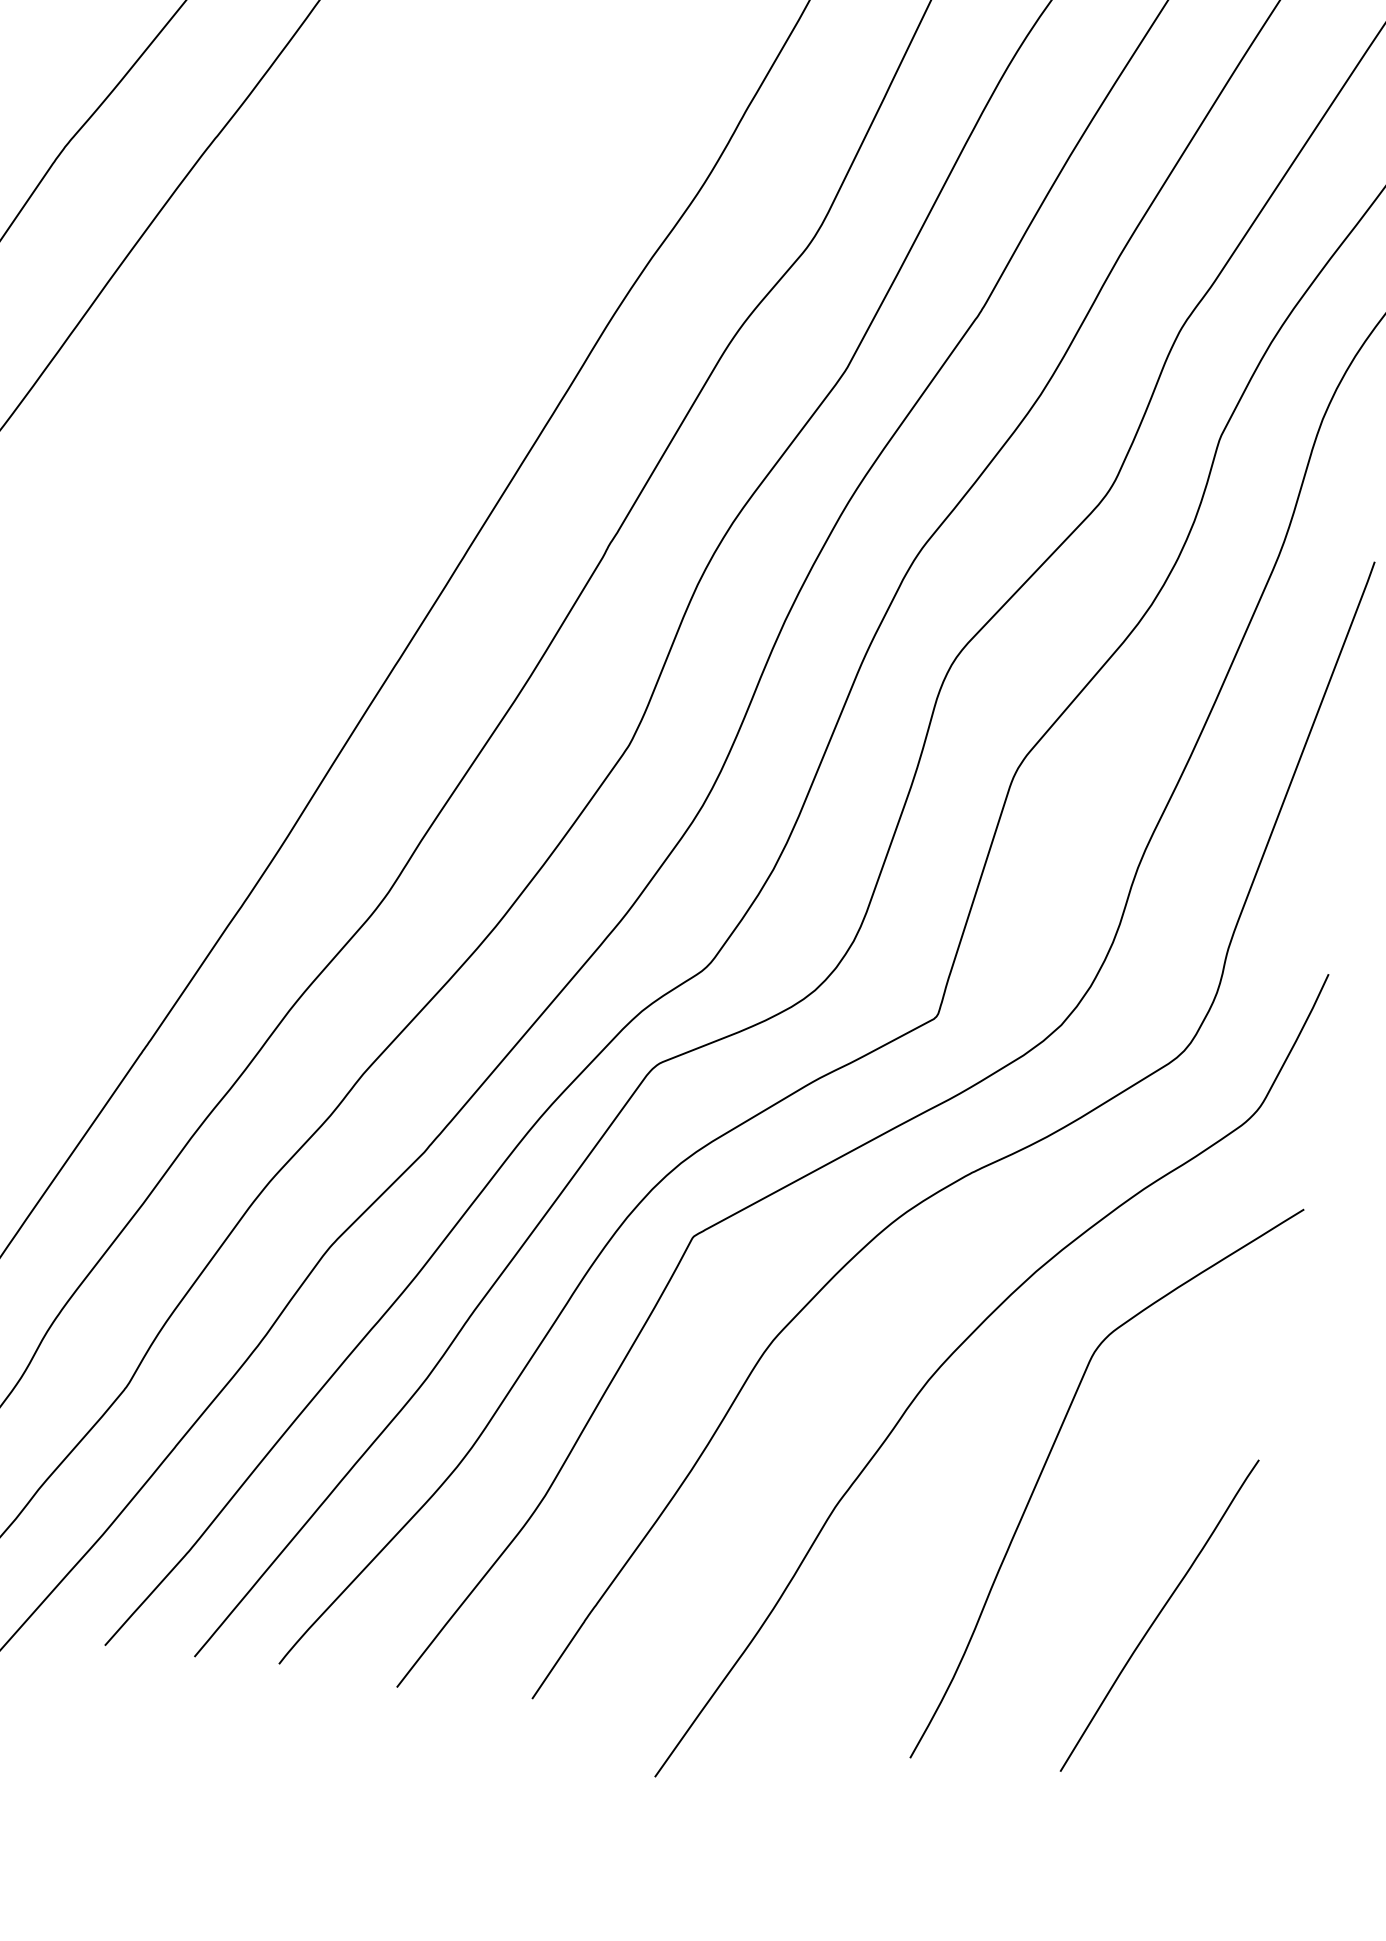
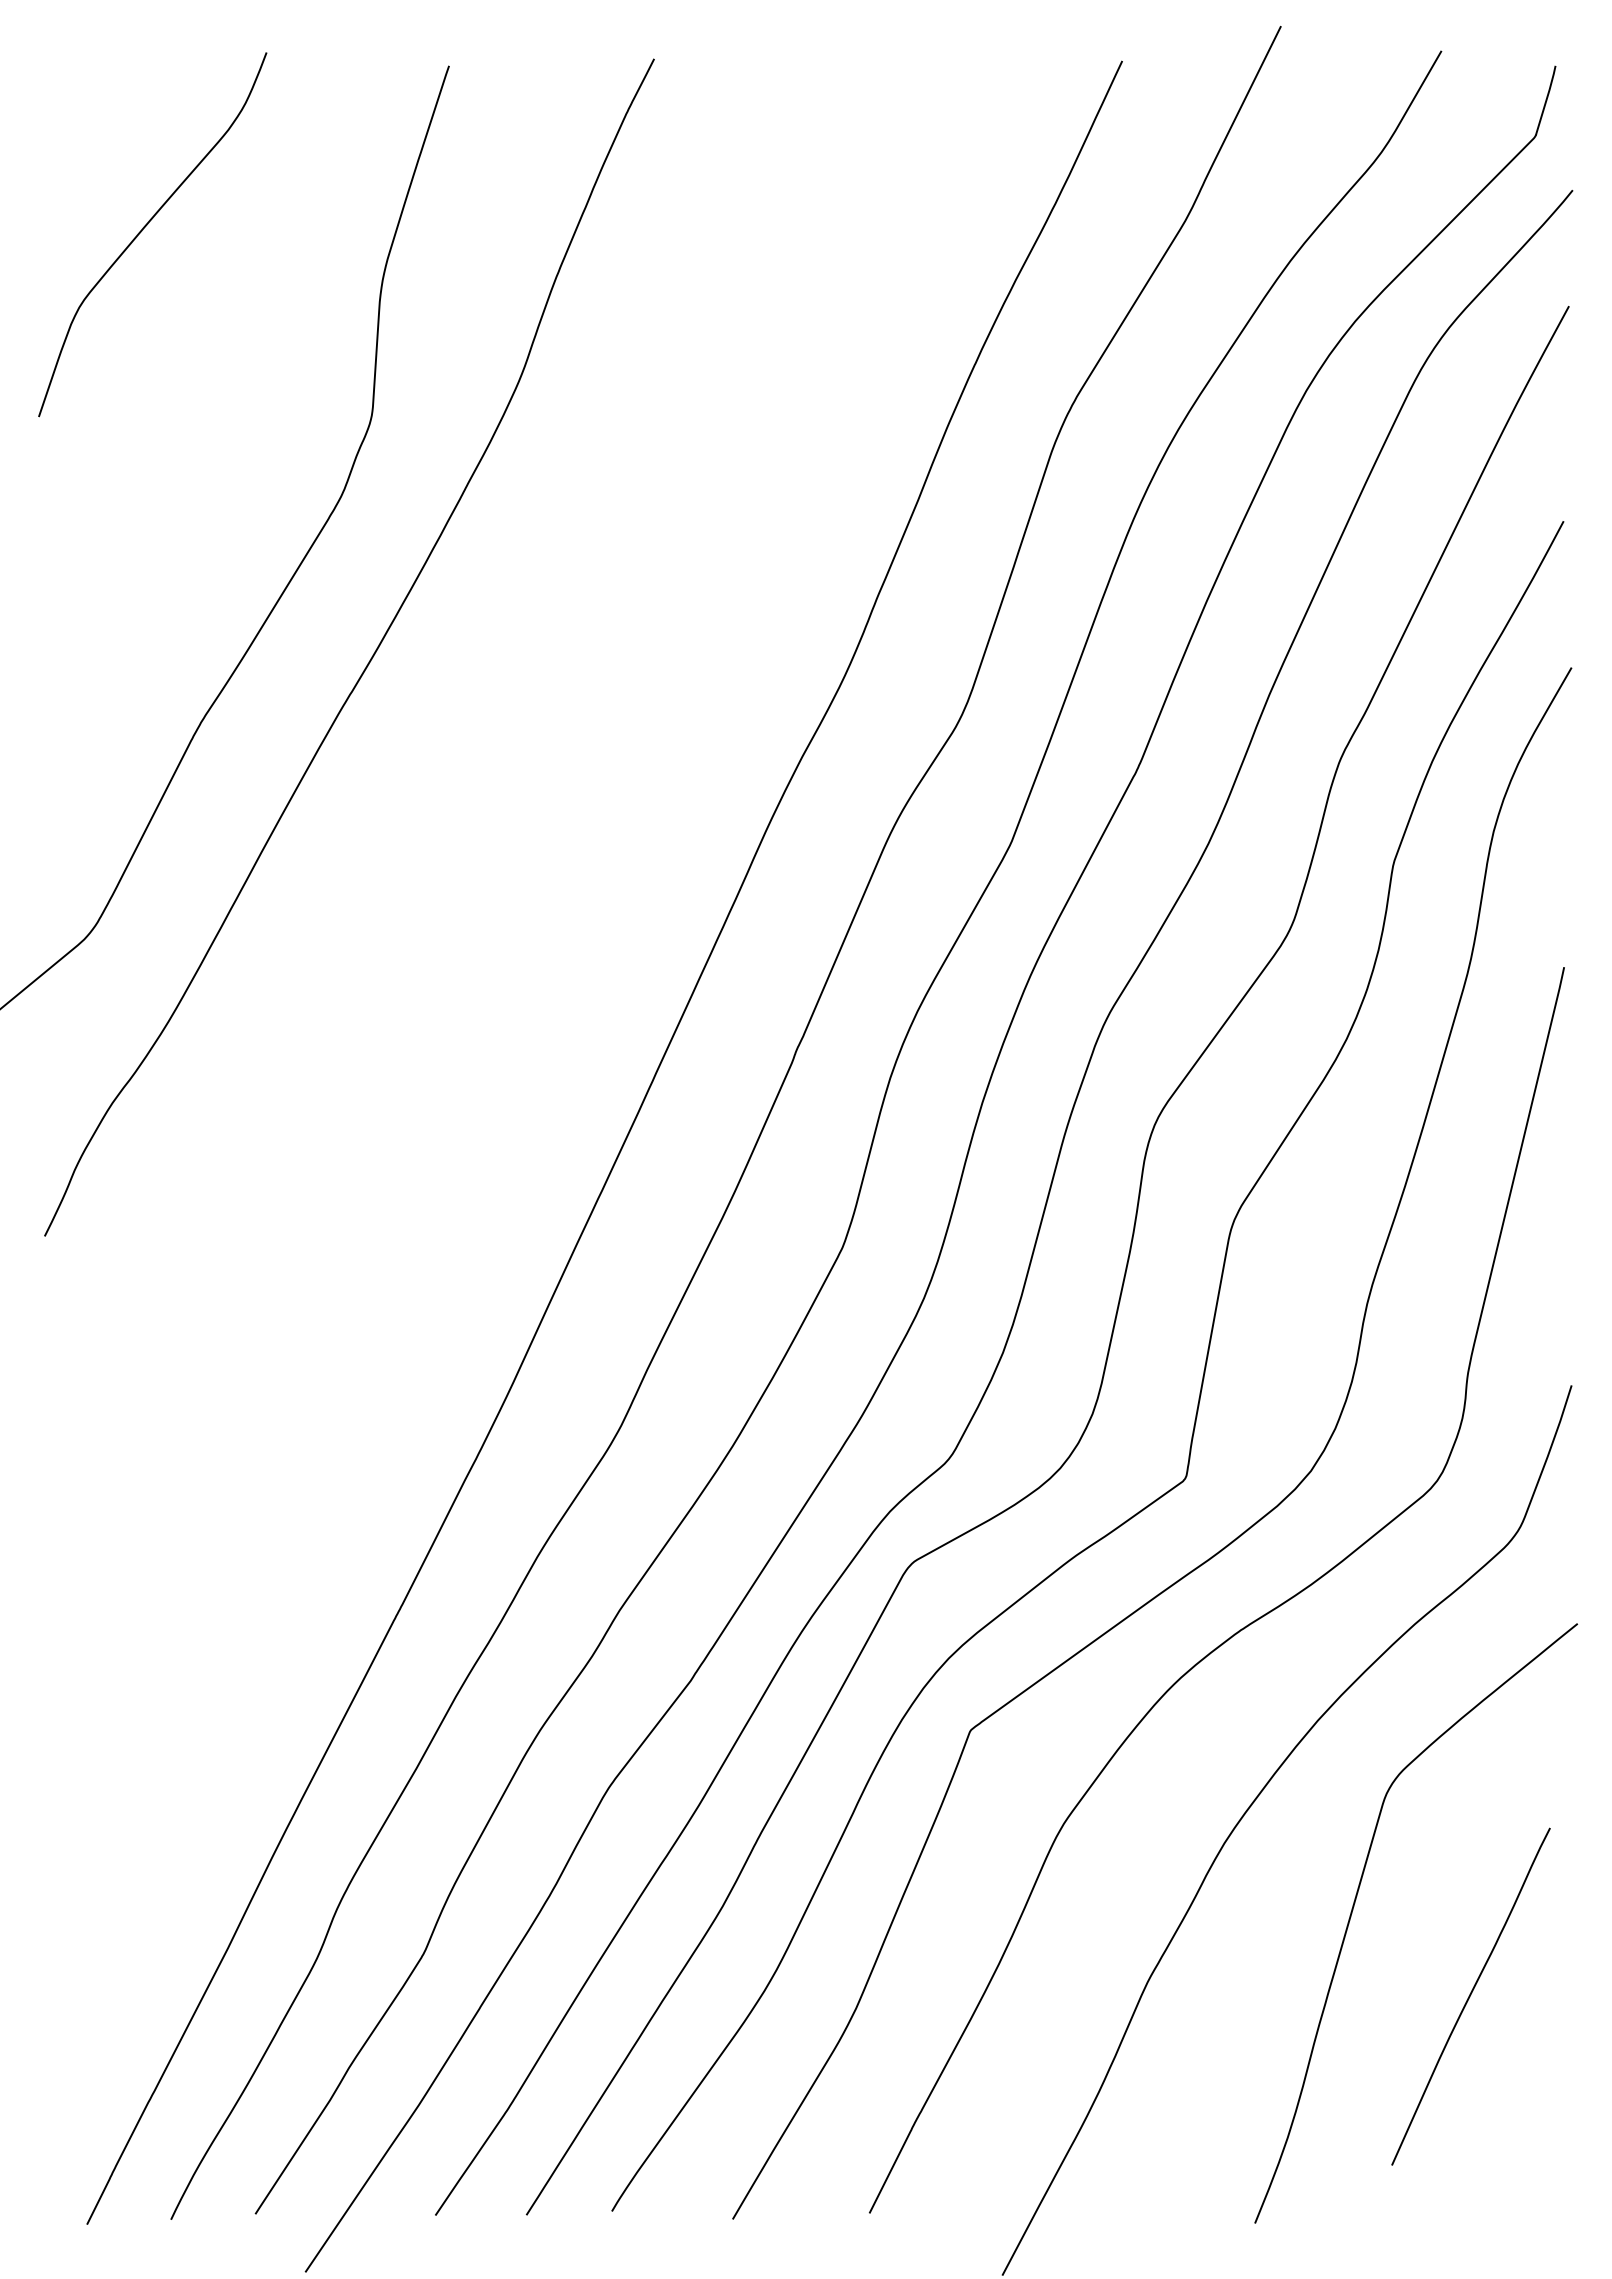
curve: (1159, 1615) -> (1470, 1996), moved

